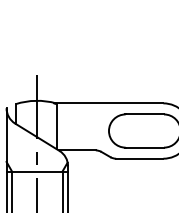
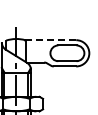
line: (109, 103) -> (50, 40), solid -> dashed

